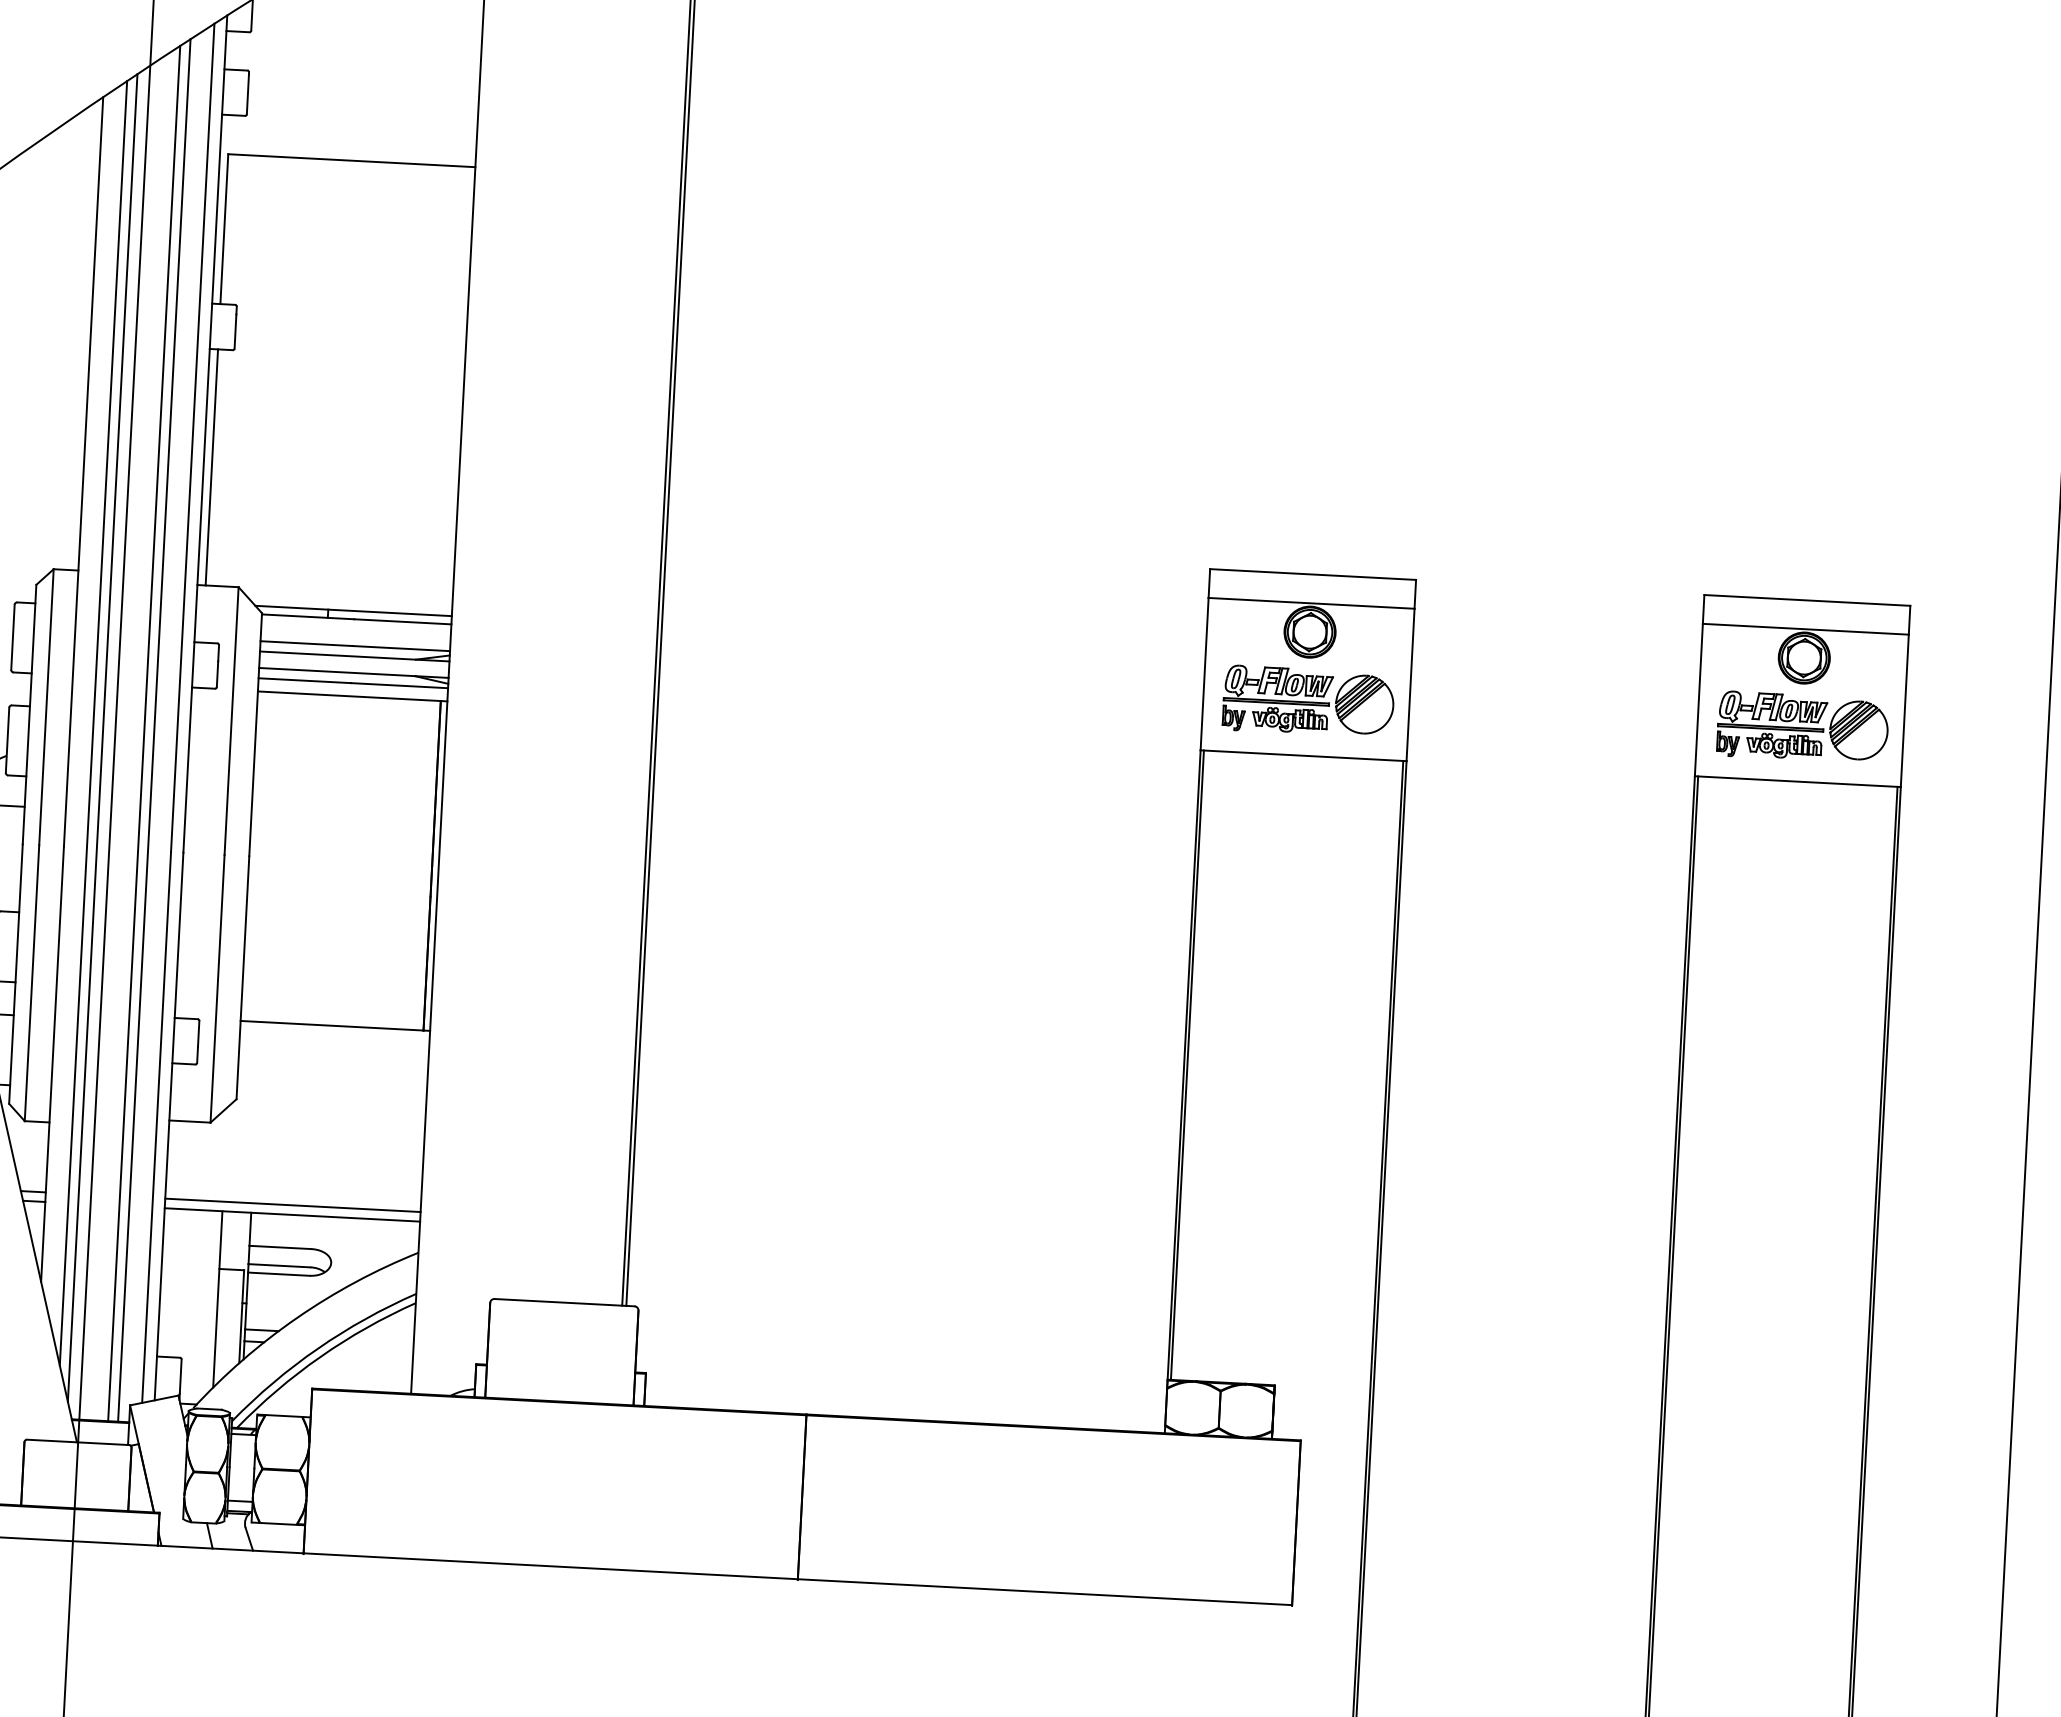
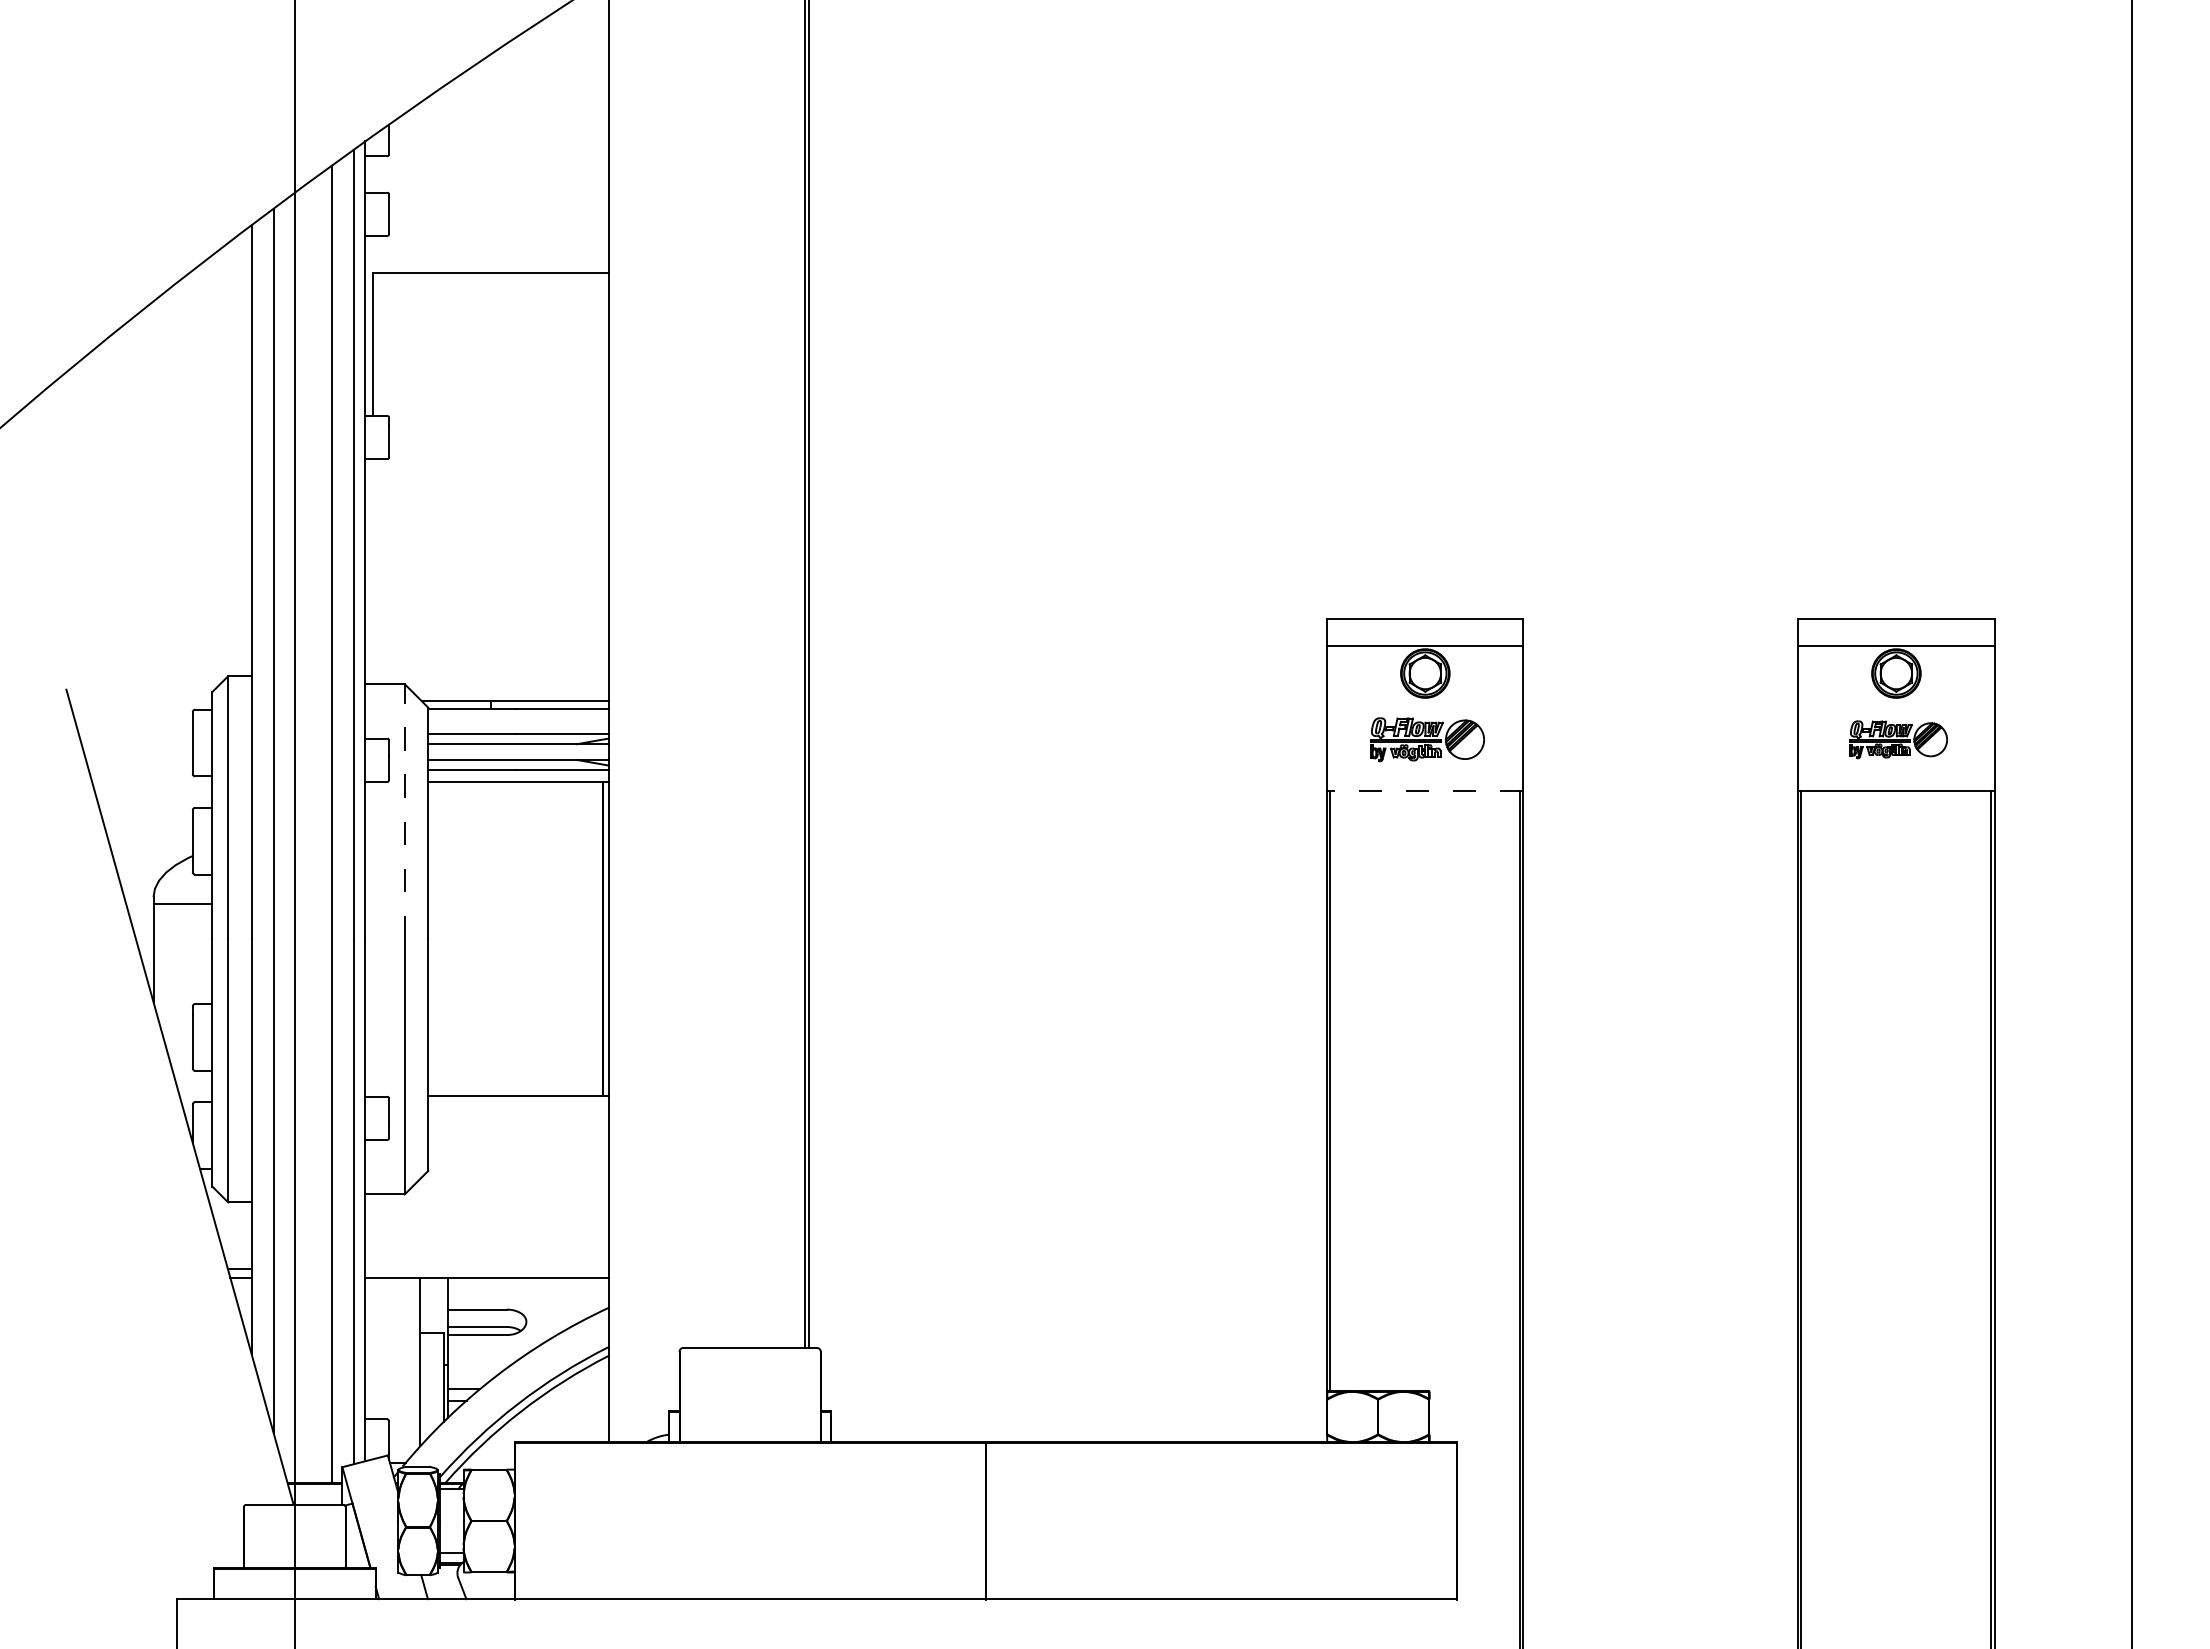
line: (212, 467) -> (373, 571), removed
part: (1308, 701) -> (1427, 739), size x0.7
line: (231, 720) -> (404, 811), solid -> dashed
part: (1802, 727) -> (1898, 739), size x0.6
line: (144, 733) -> (322, 827), removed
line: (103, 737) -> (283, 833), removed
line: (1302, 755) -> (1424, 791), solid -> dashed
line: (292, 1204) -> (486, 1268), removed

